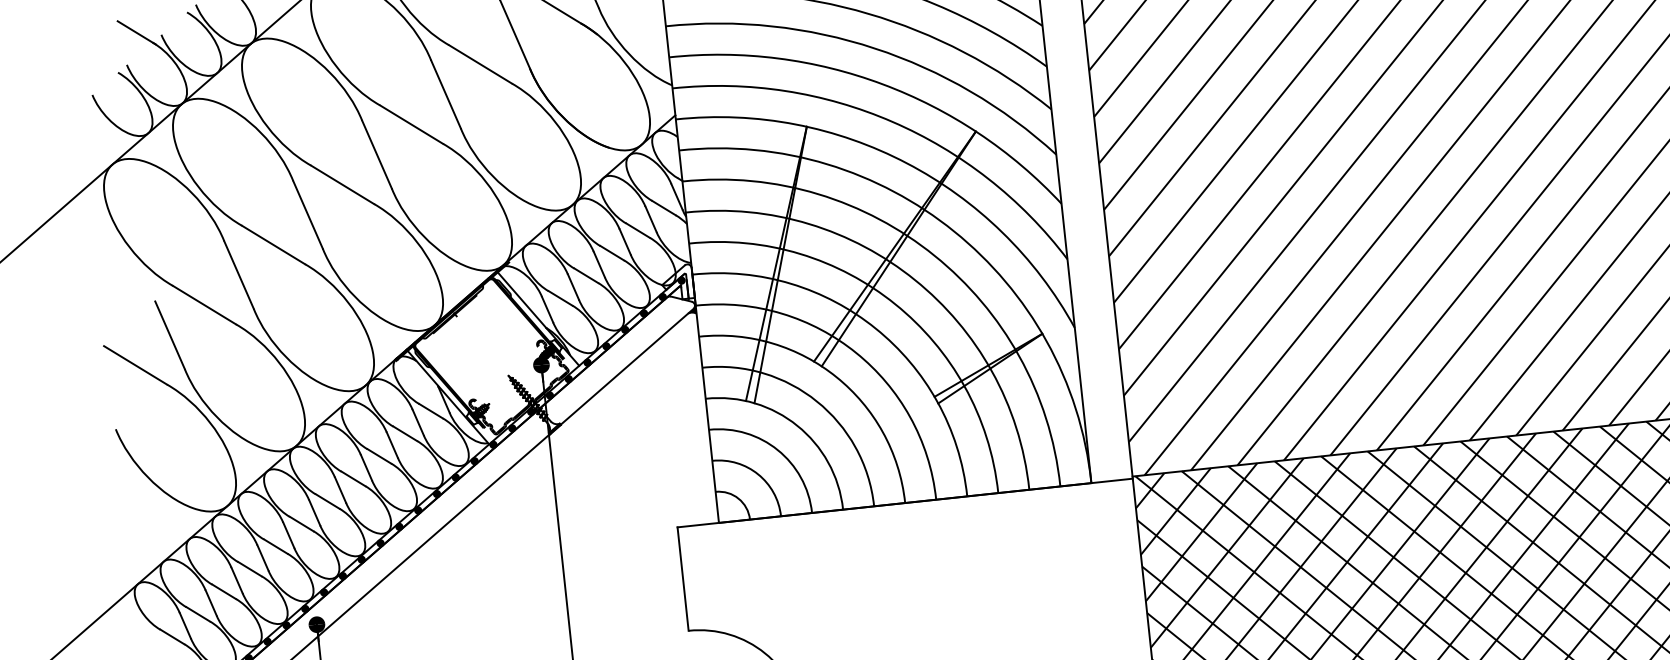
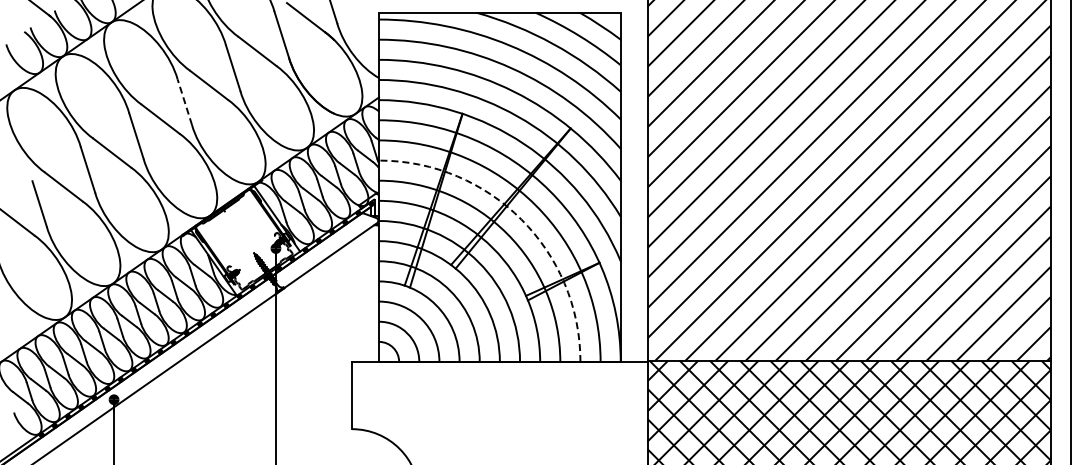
line: (376, 155) -> (184, 102), solid -> dashed
arc: (915, 279) -> (521, 219), solid -> dashed

